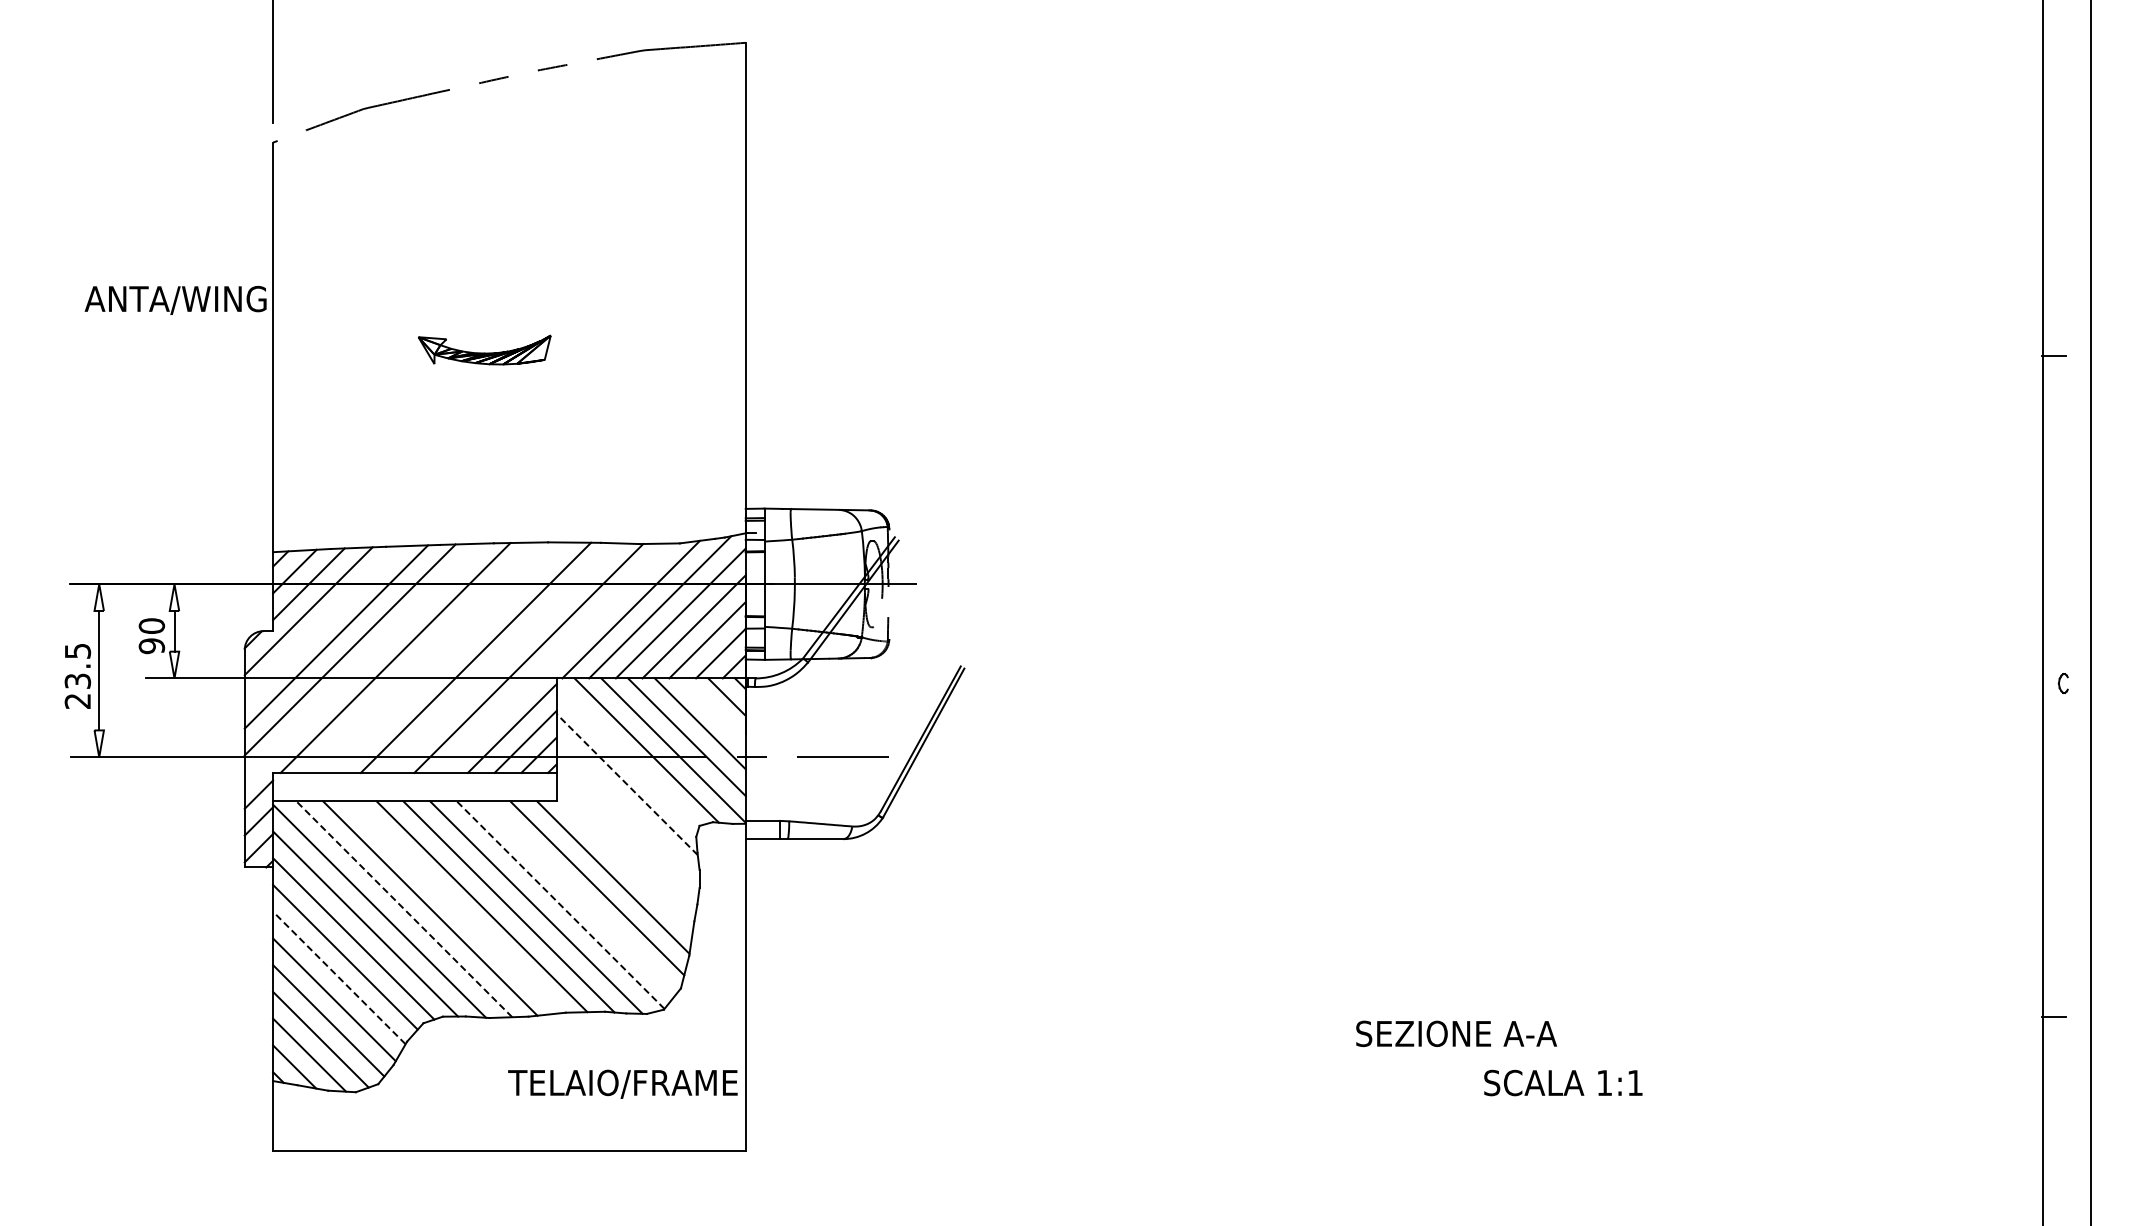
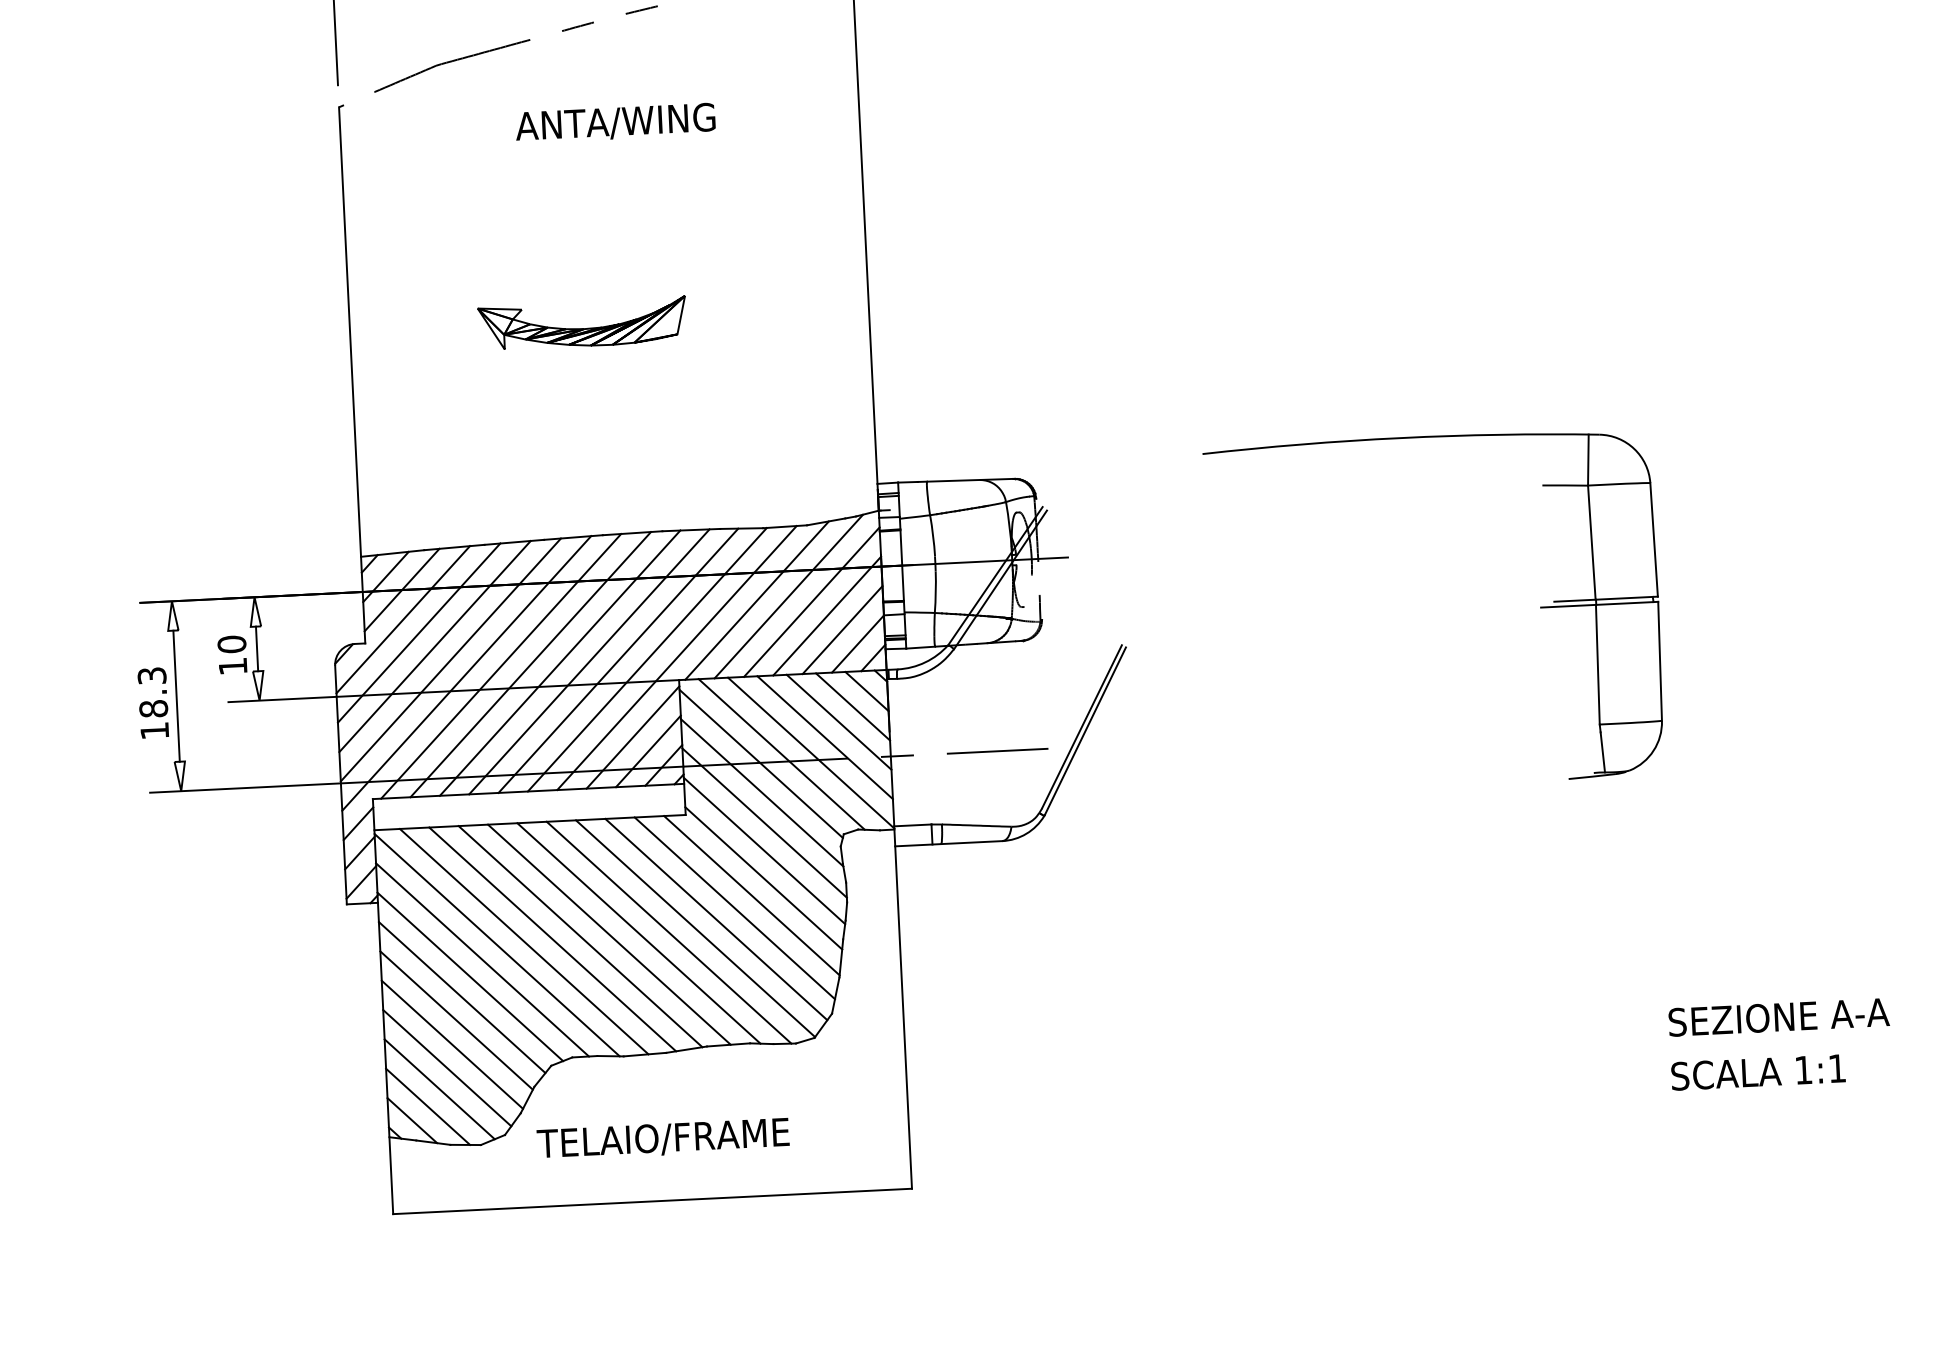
text: (175, 300) -> (615, 123), moved
part: (484, 349) -> (582, 323), size x1.43
line: (322, 623) -> (419, 632), added
text: (151, 646) -> (232, 666), 90 -> 10
part: (1343, 650) -> (1541, 607), added
line: (422, 657) -> (530, 664), added
line: (449, 657) -> (560, 662), added
line: (502, 657) -> (618, 660), added
line: (555, 657) -> (676, 657), added
line: (363, 662) -> (466, 673), added
text: (77, 675) -> (152, 702), 23.5 -> 18.3
line: (713, 710) -> (852, 706), added
line: (627, 758) -> (761, 764), added
line: (627, 784) -> (762, 792), dashed -> solid
line: (627, 811) -> (763, 822), added
line: (626, 837) -> (764, 850), added
line: (624, 862) -> (763, 878), added
line: (579, 897) -> (715, 919), added
line: (560, 905) -> (695, 929), dashed -> solid
line: (455, 907) -> (580, 936), added
line: (404, 909) -> (524, 941), dashed -> solid
line: (339, 977) -> (456, 1020), dashed -> solid
text: (1456, 1033) -> (1778, 1016), moved
text: (1563, 1082) -> (1758, 1071), moved
text: (622, 1083) -> (662, 1138), moved

